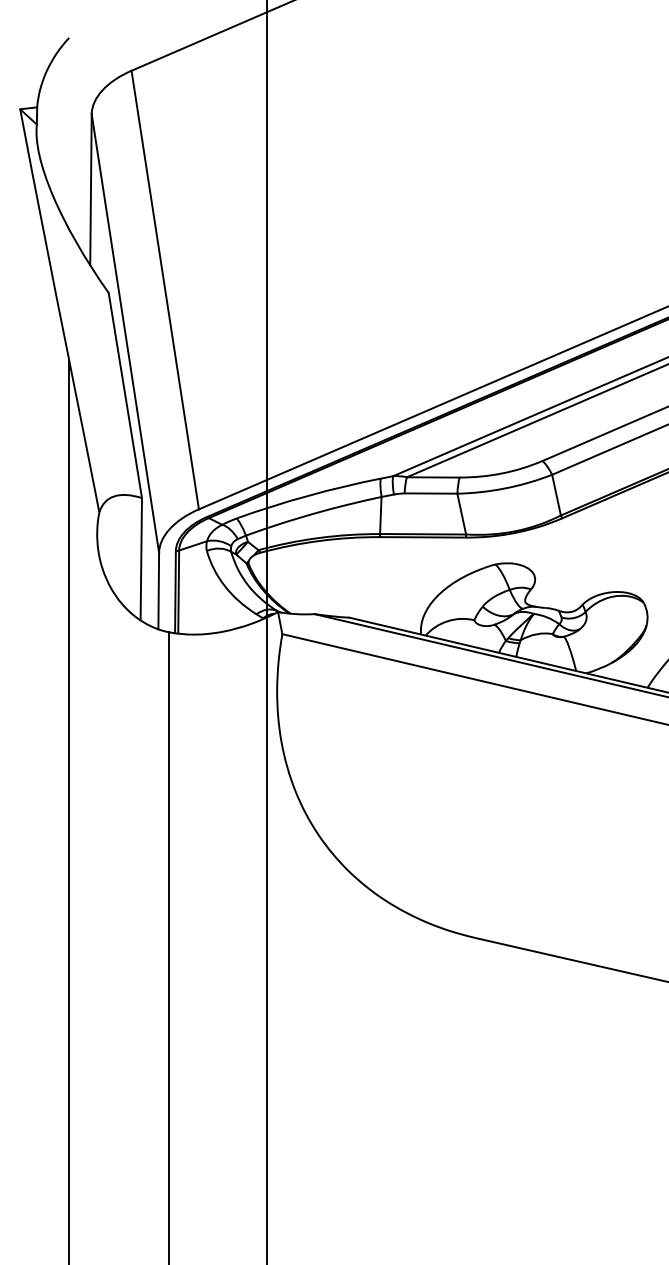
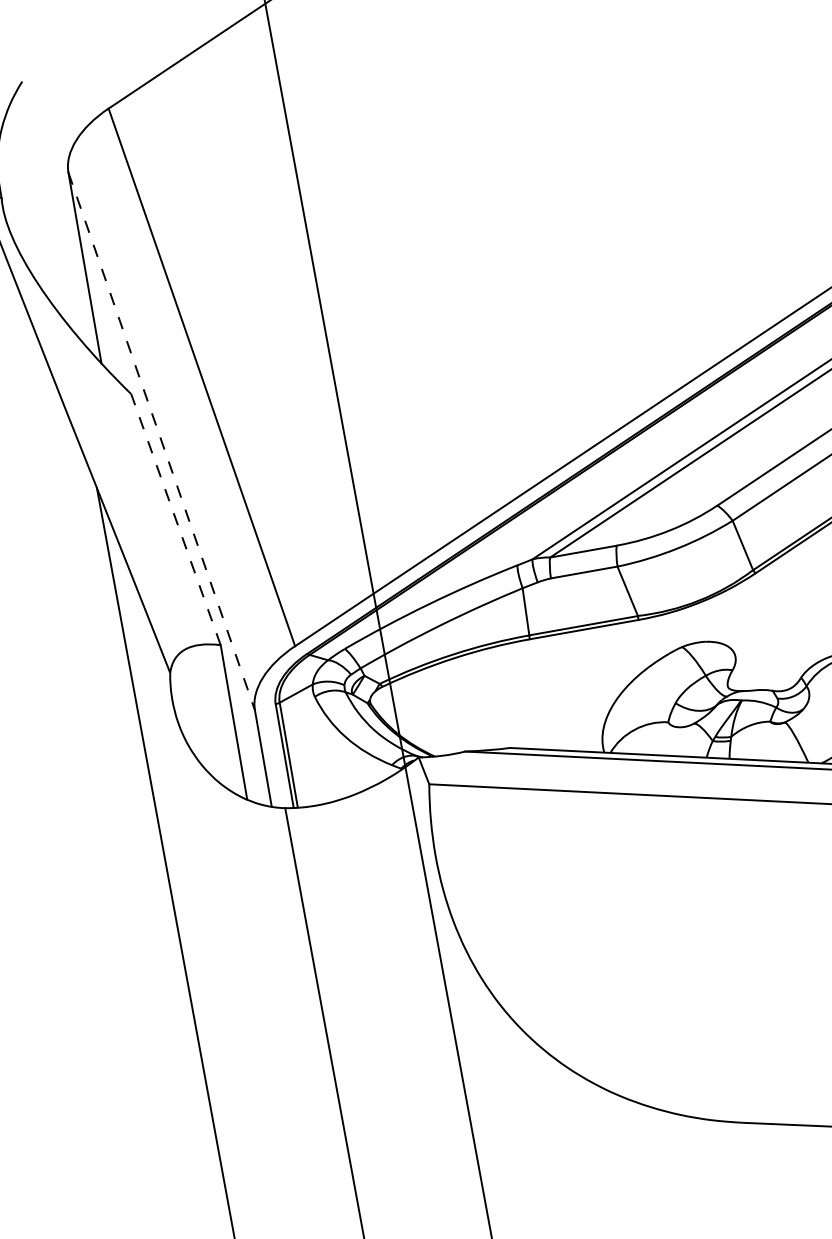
line: (125, 333) -> (161, 441), solid -> dashed
line: (125, 395) -> (176, 519), solid -> dashed

